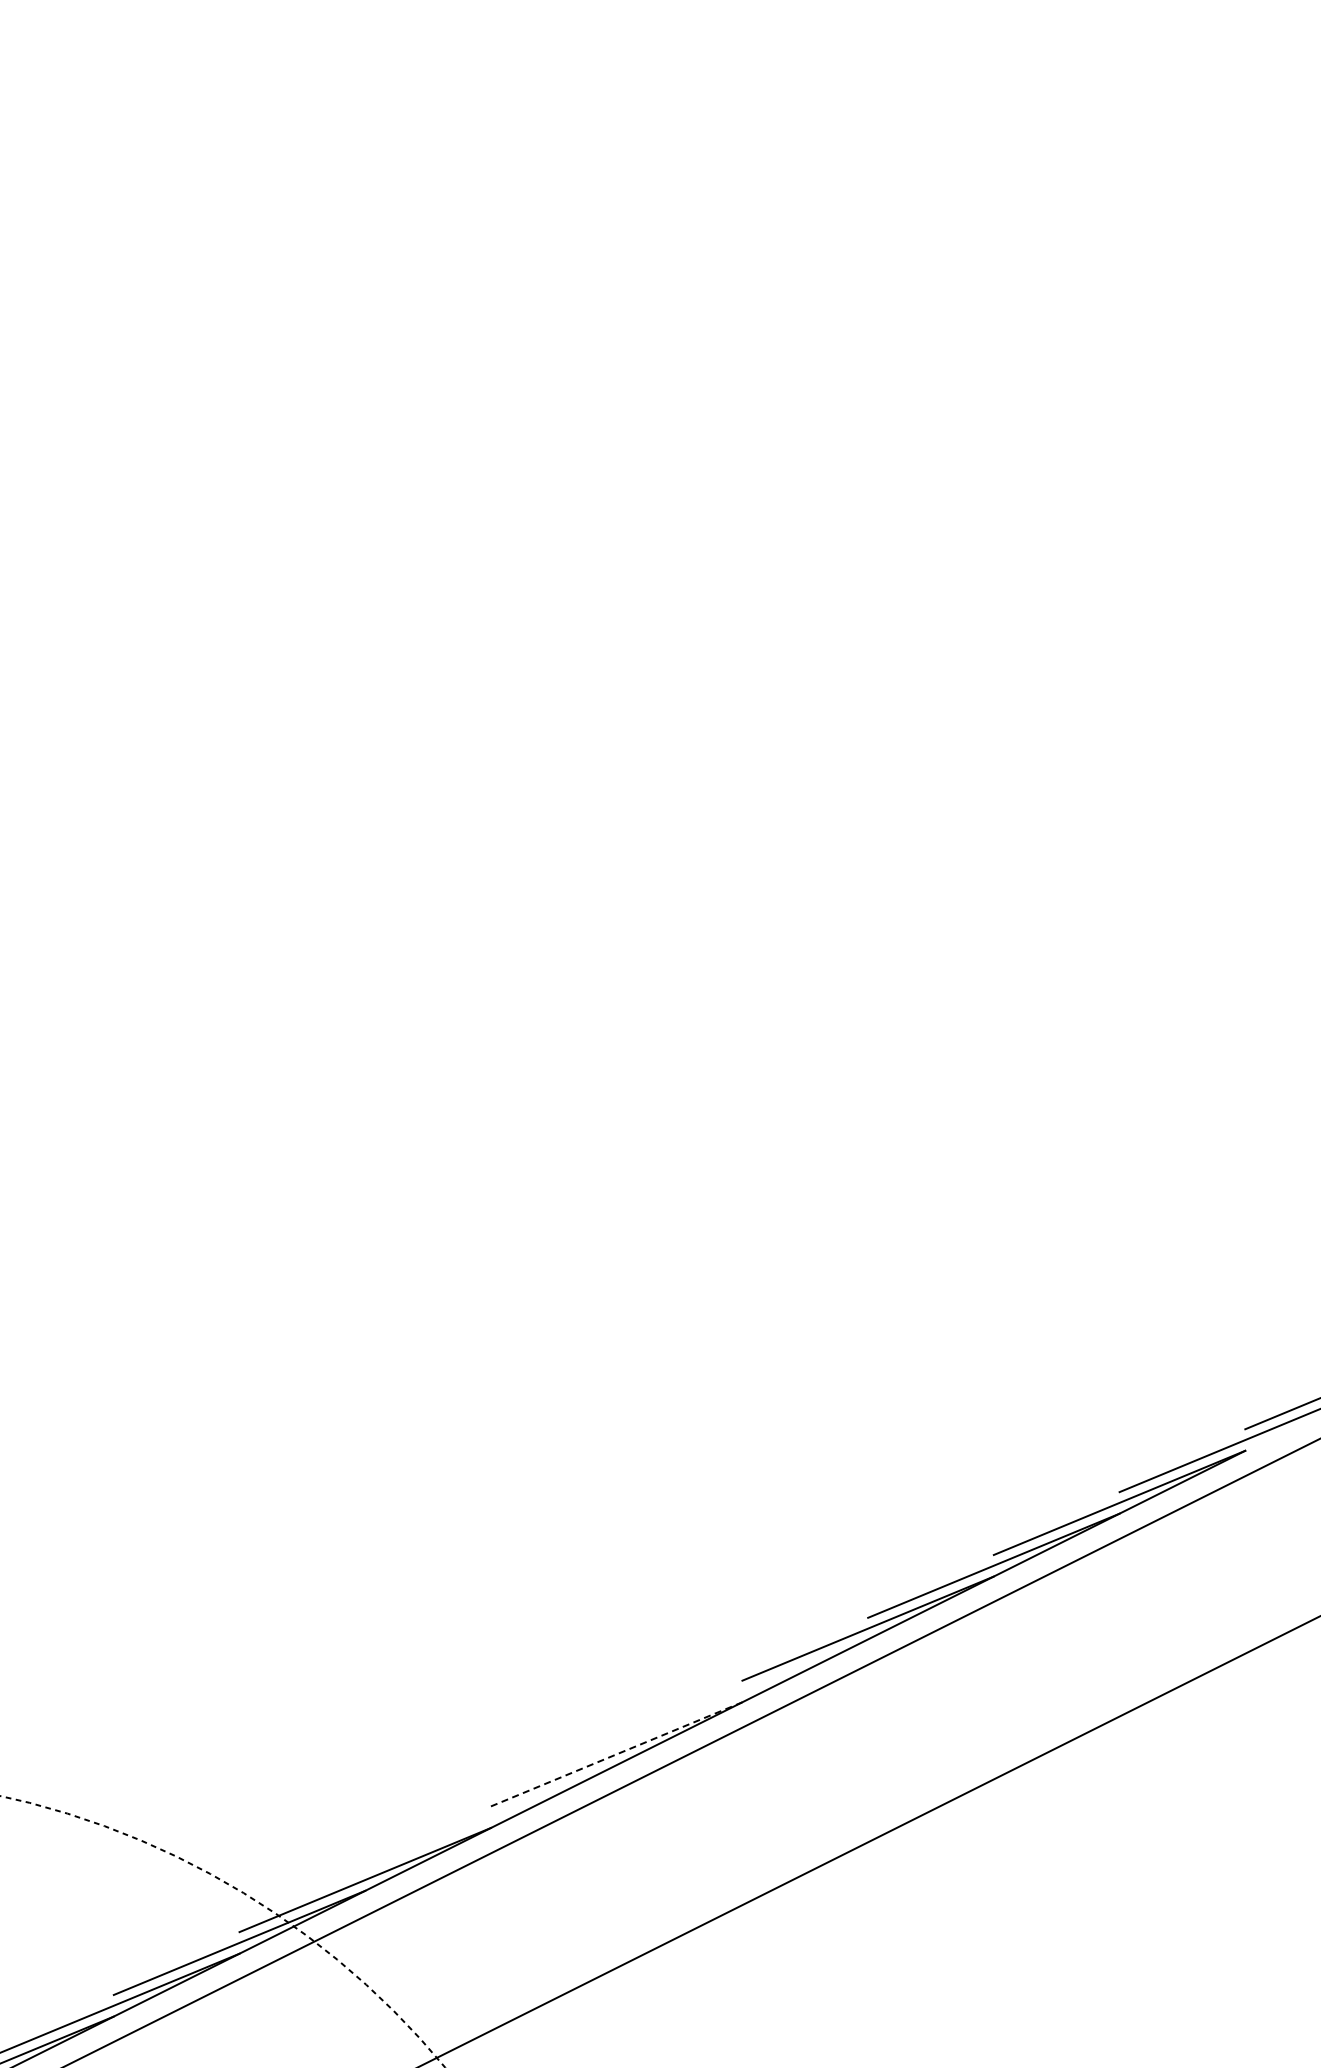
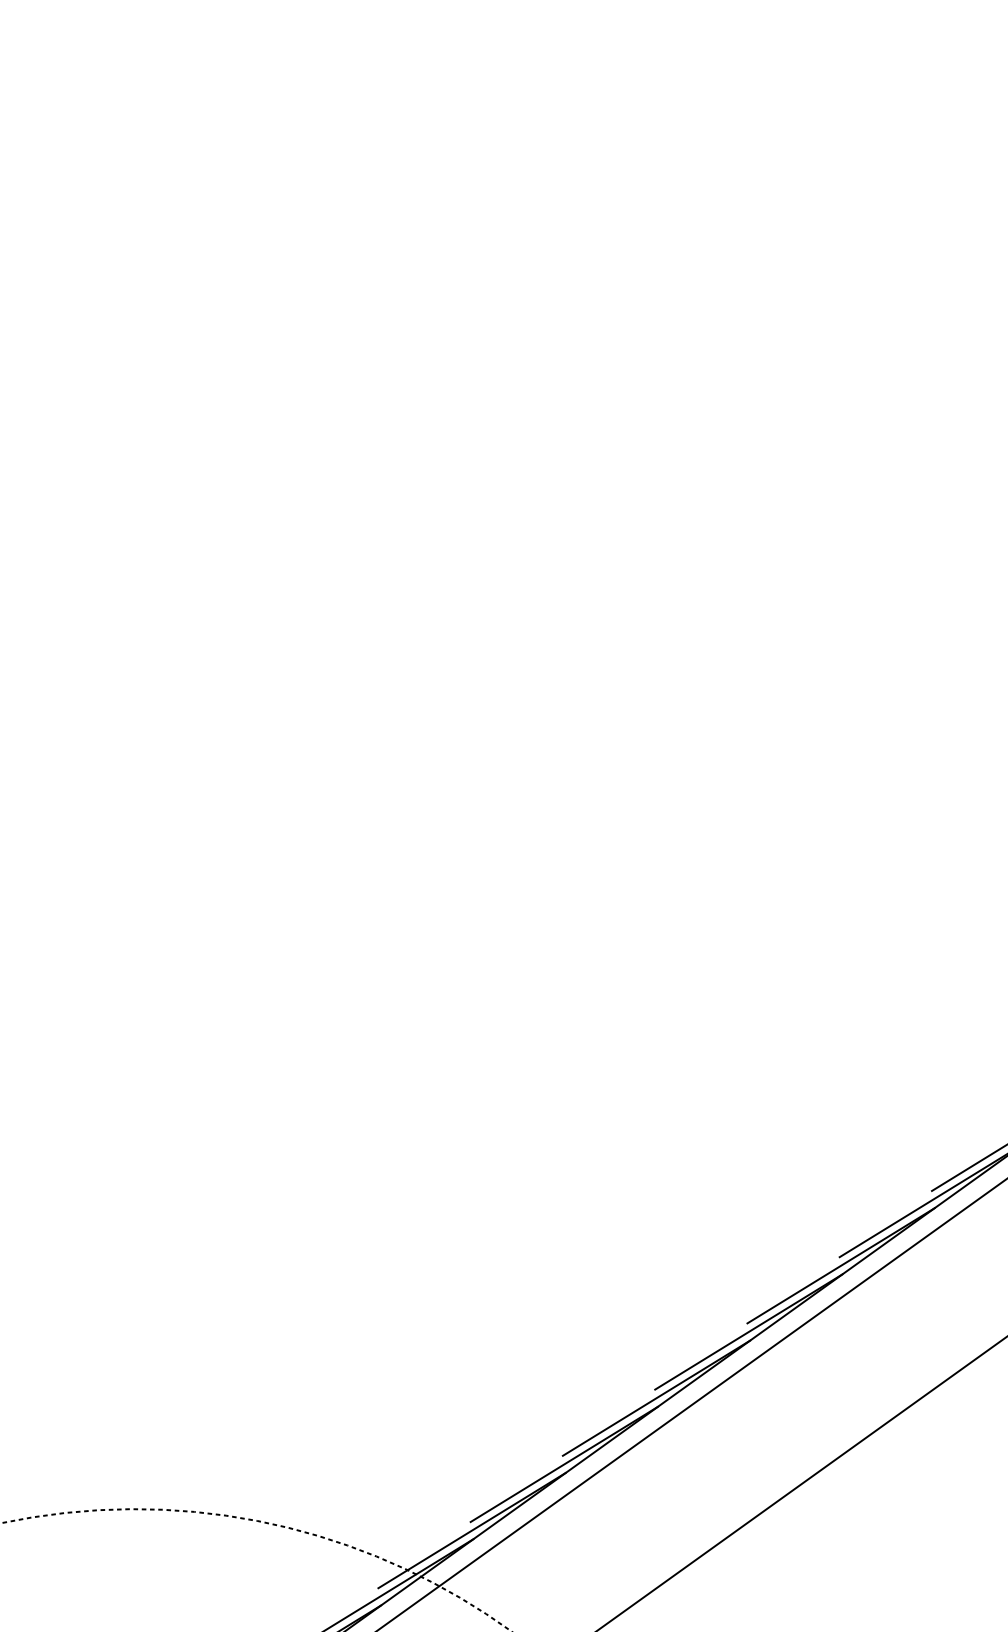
line: (742, 1691) -> (748, 1331), added
line: (617, 1754) -> (657, 1398), dashed -> solid
line: (490, 1817) -> (563, 1464), added

